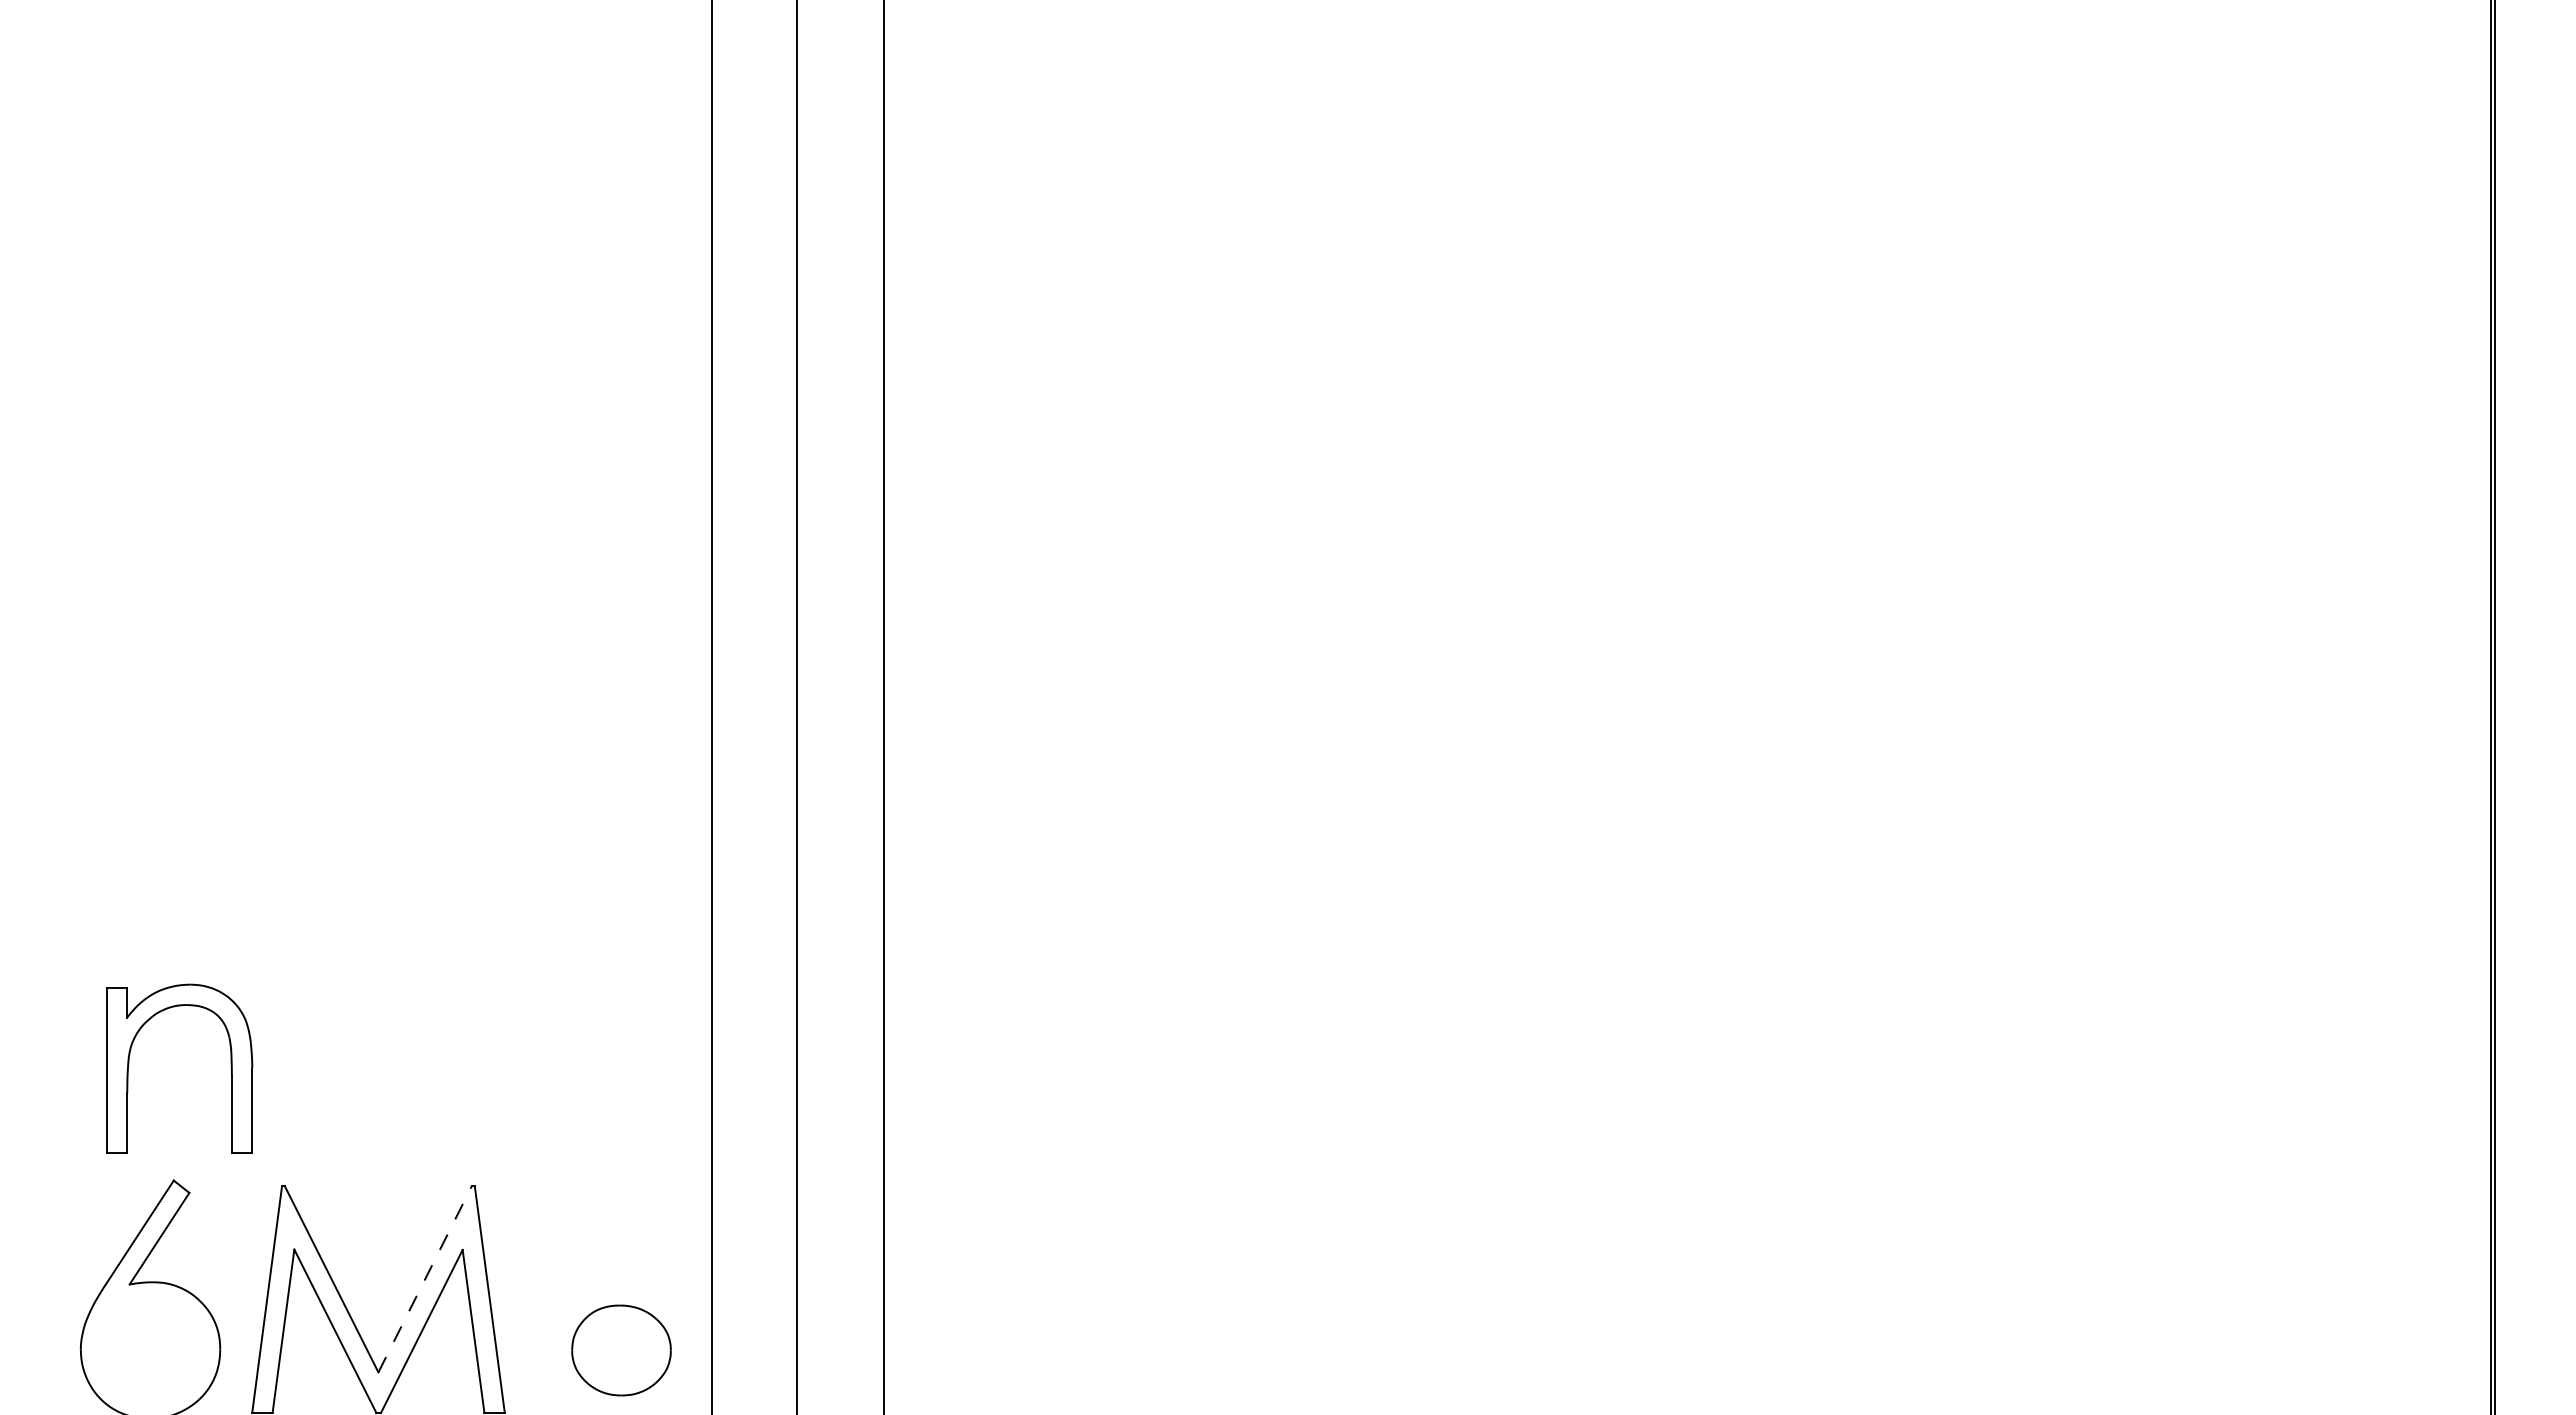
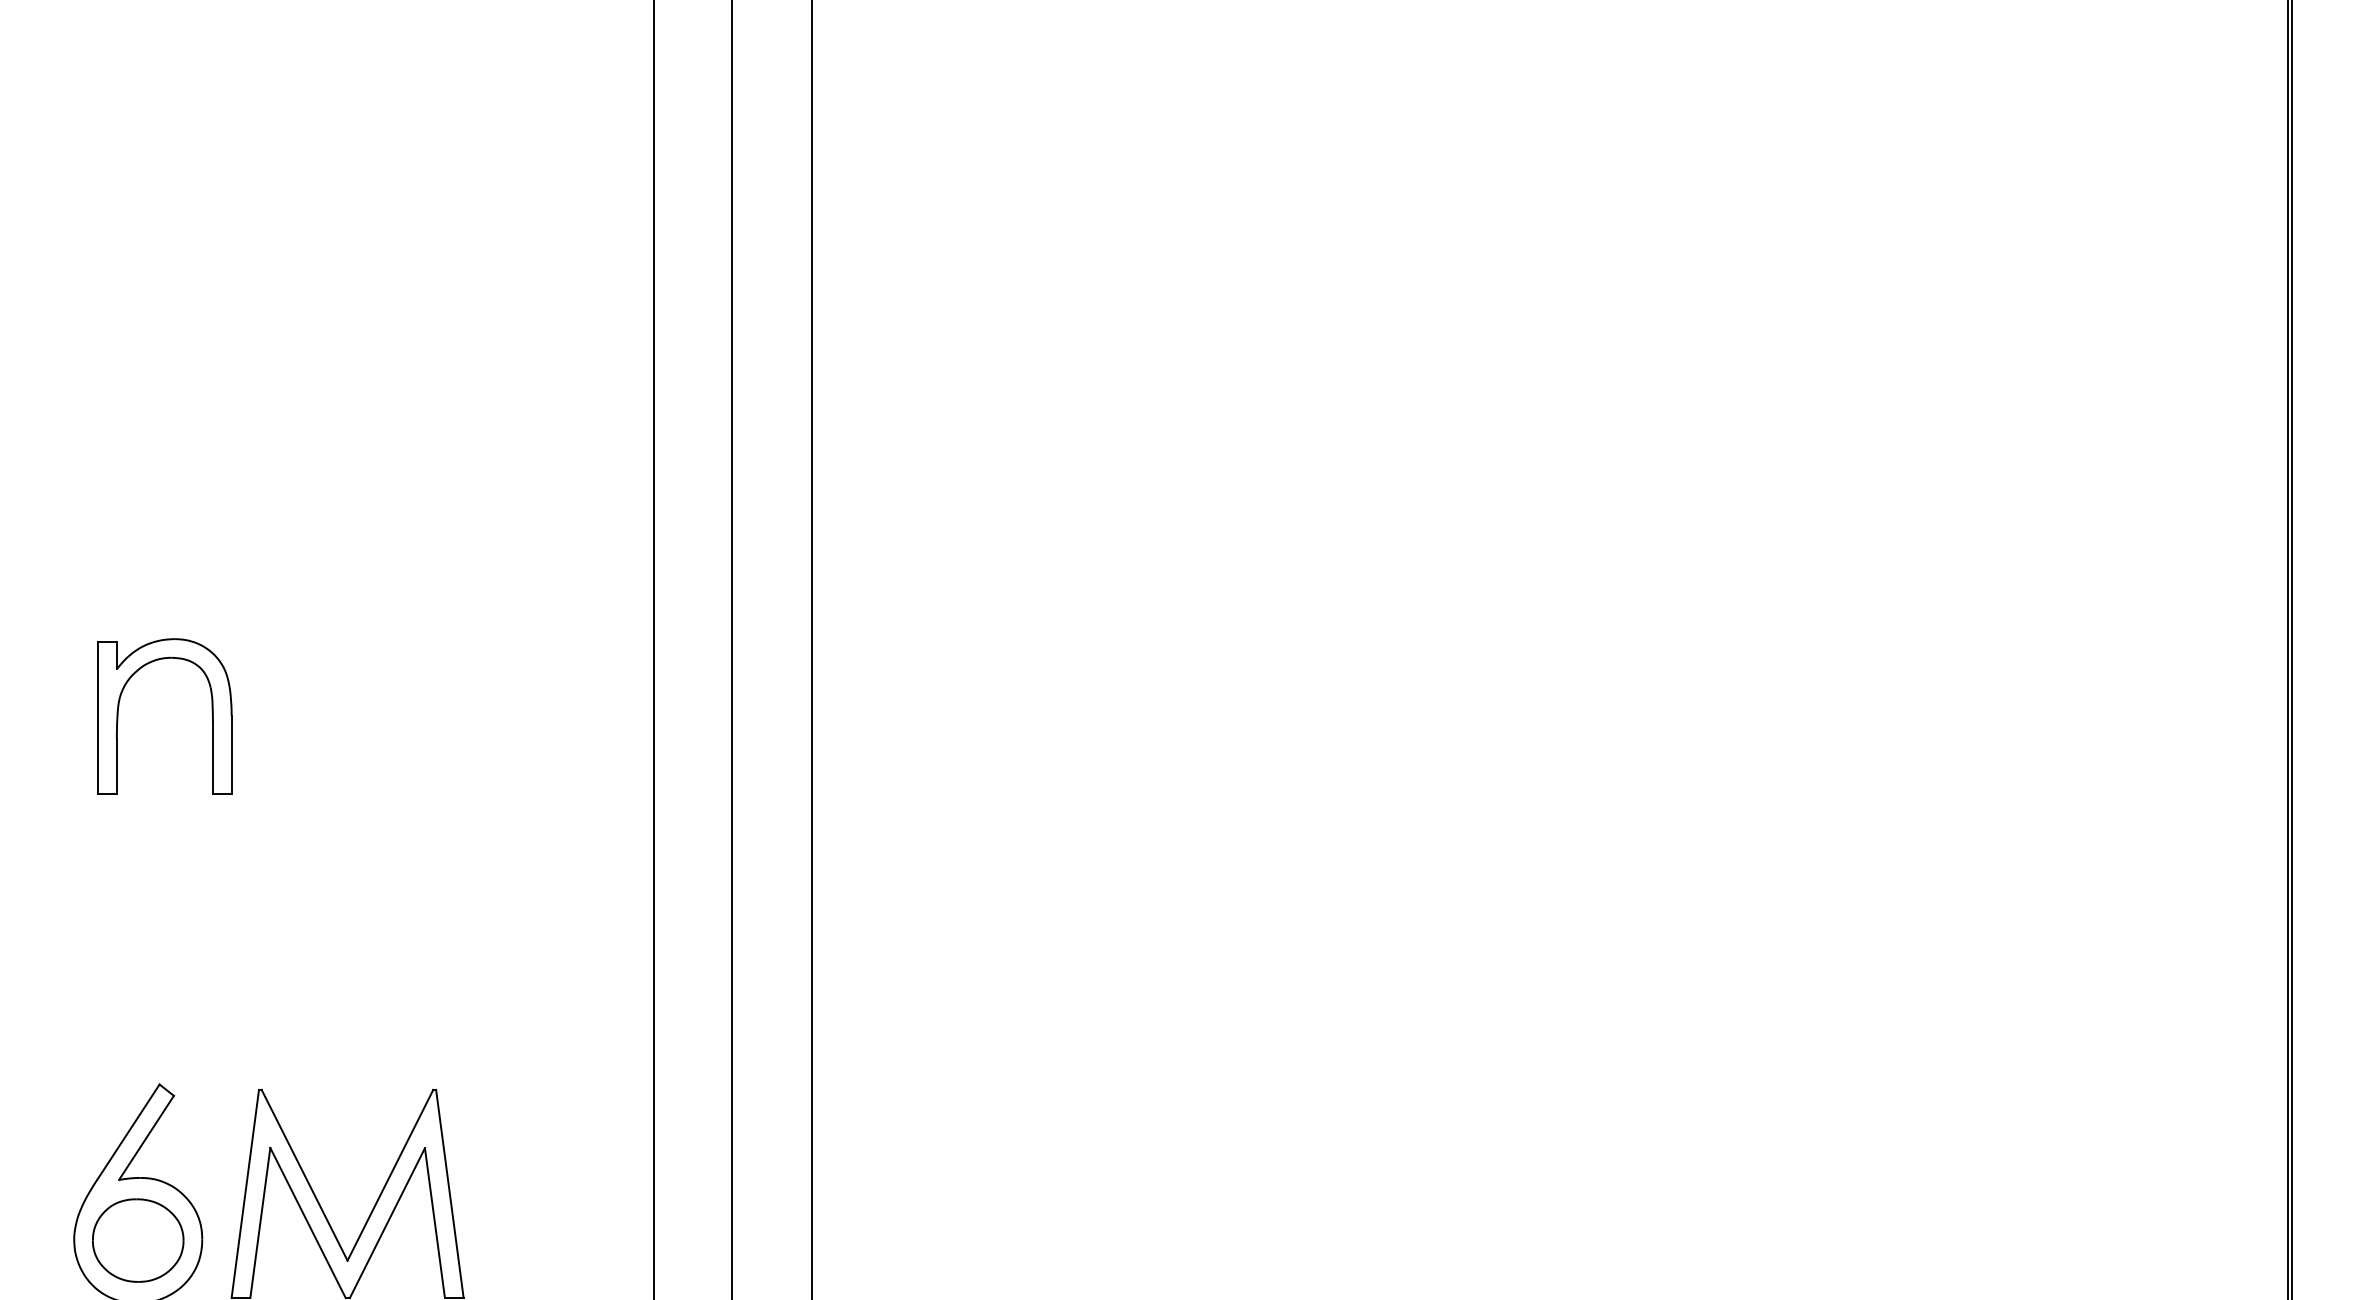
part: (129, 1064) -> (118, 712), moved
line: (425, 1278) -> (390, 1174), dashed -> solid
part: (621, 1350) -> (138, 1240), moved

